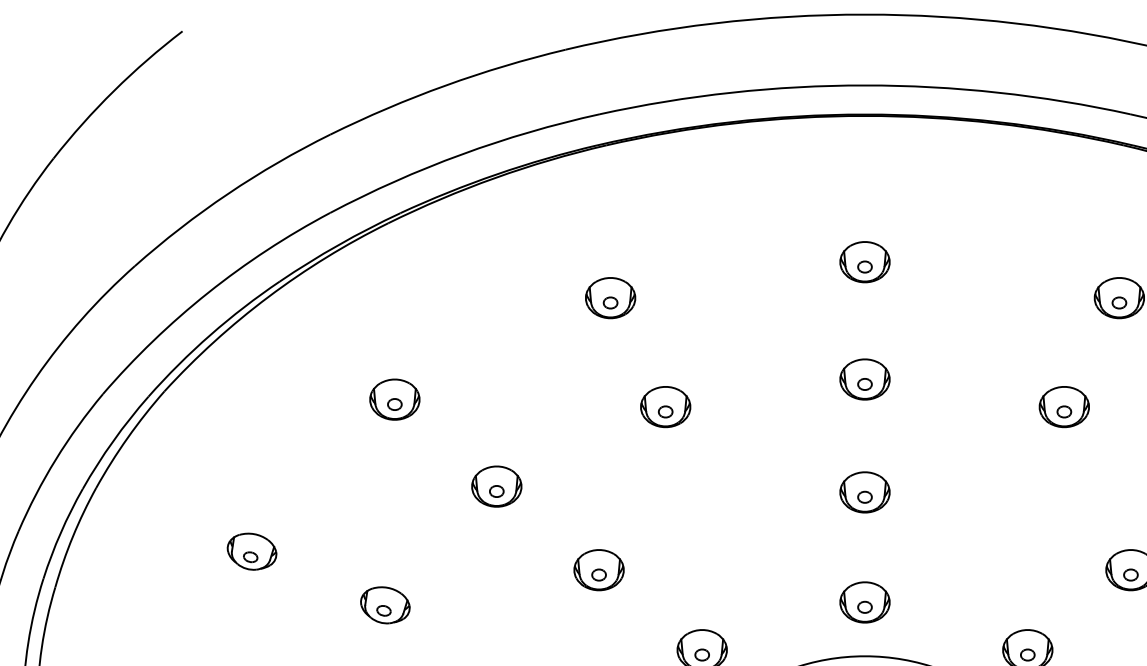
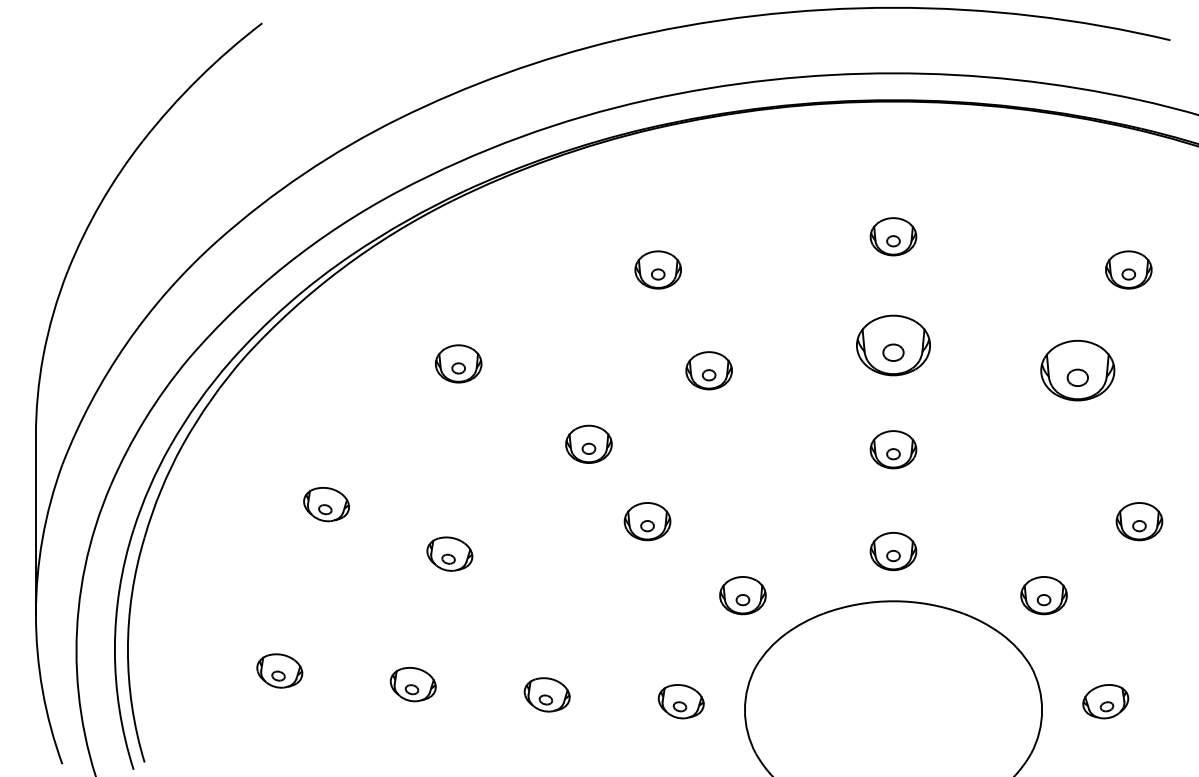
part: (865, 378) -> (893, 344), size x1.6
part: (1063, 406) -> (1077, 370), size x1.6
part: (496, 485) -> (588, 443), moved

